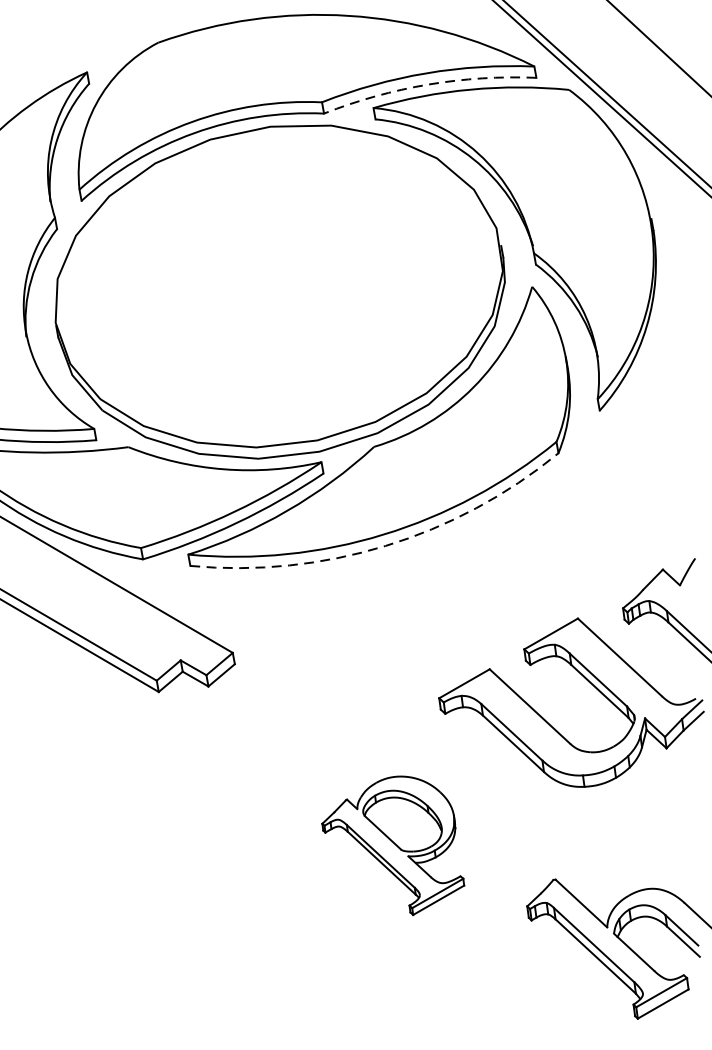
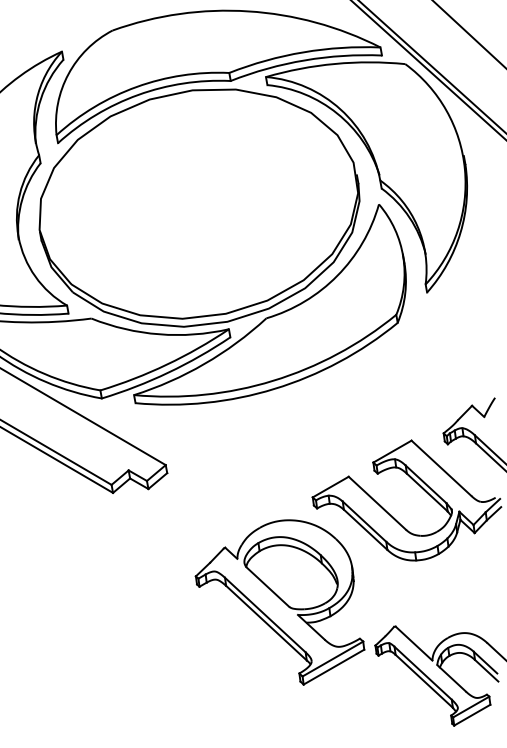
arc: (429, 84) -> (305, 60), dashed -> solid
arc: (385, 545) -> (274, 388), dashed -> solid
part: (392, 845) -> (279, 602), size x1.67

